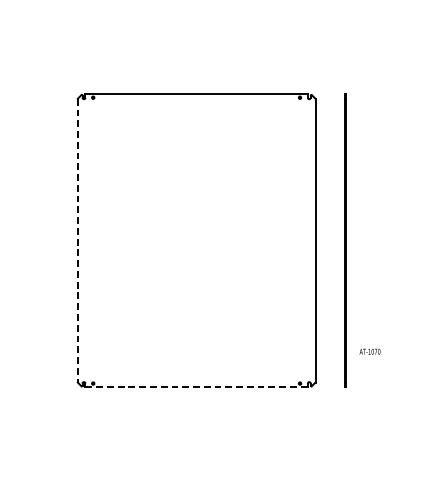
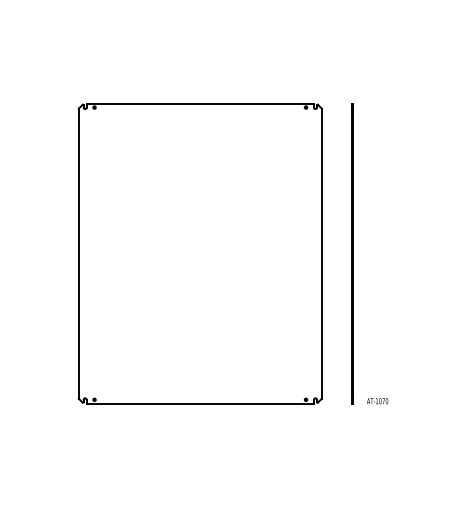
line: (77, 241) -> (78, 254), dashed -> solid
text: (369, 351) -> (377, 401), moved
line: (196, 387) -> (200, 403), dashed -> solid

